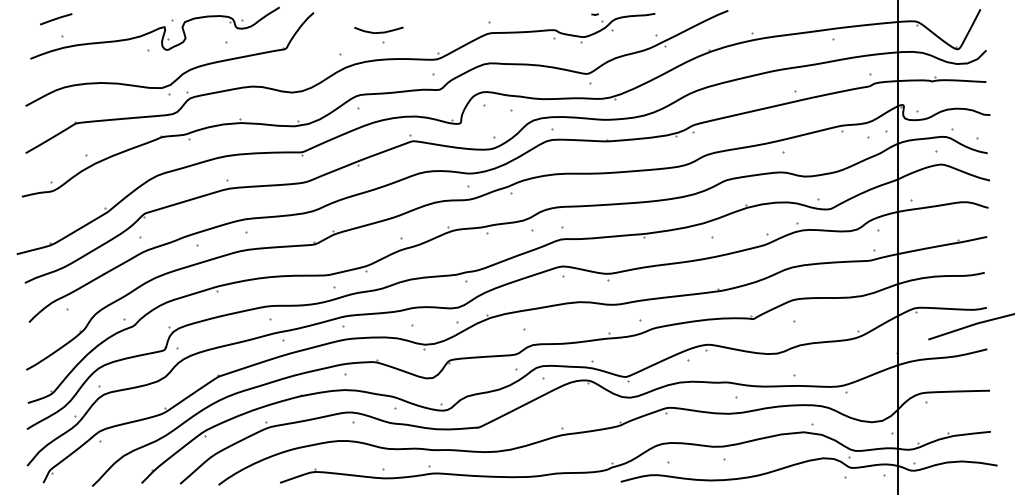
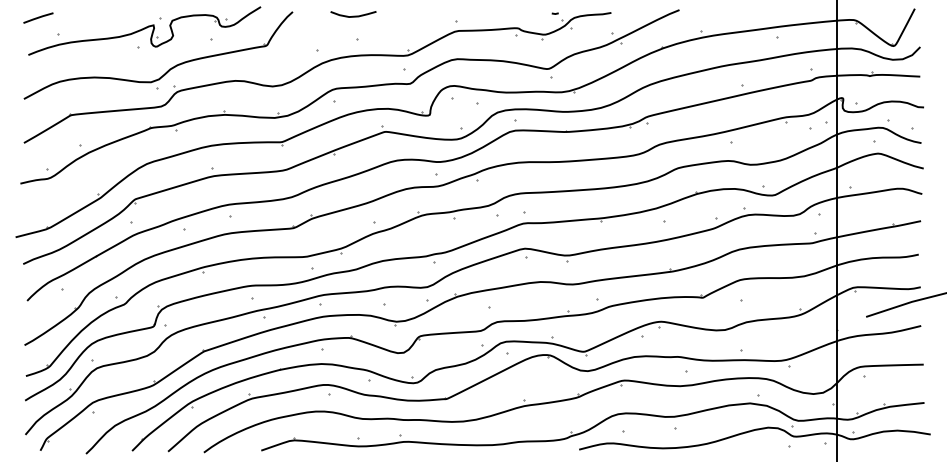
line: (56, 18) -> (38, 17), moved
curve: (378, 31) -> (353, 15), moved

